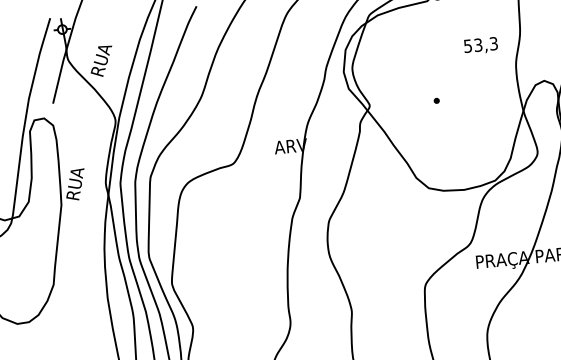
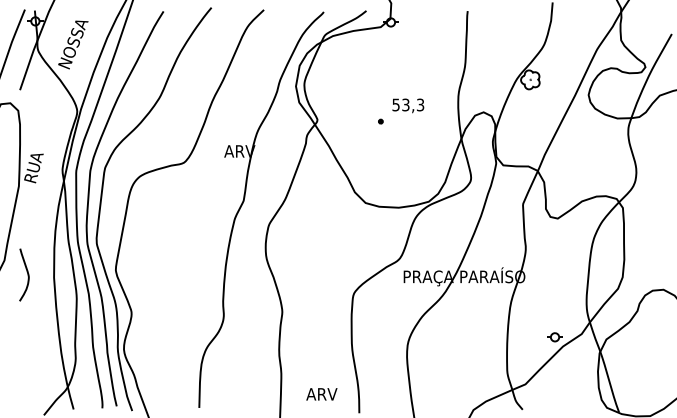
text: (481, 45) -> (408, 105), moved
text: (104, 49) -> (73, 43), RUA -> NOSSA
curve: (78, 295) -> (26, 272), added

